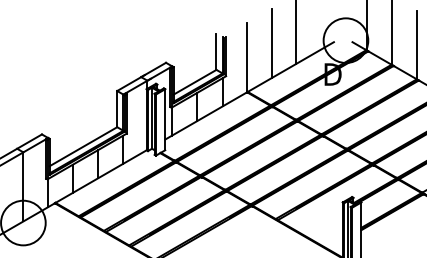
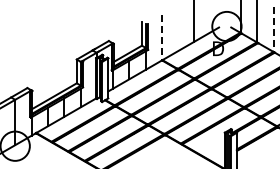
line: (272, 43) -> (178, 28), removed
line: (416, 46) -> (273, 30), solid -> dashed
line: (246, 57) -> (161, 37), solid -> dashed

